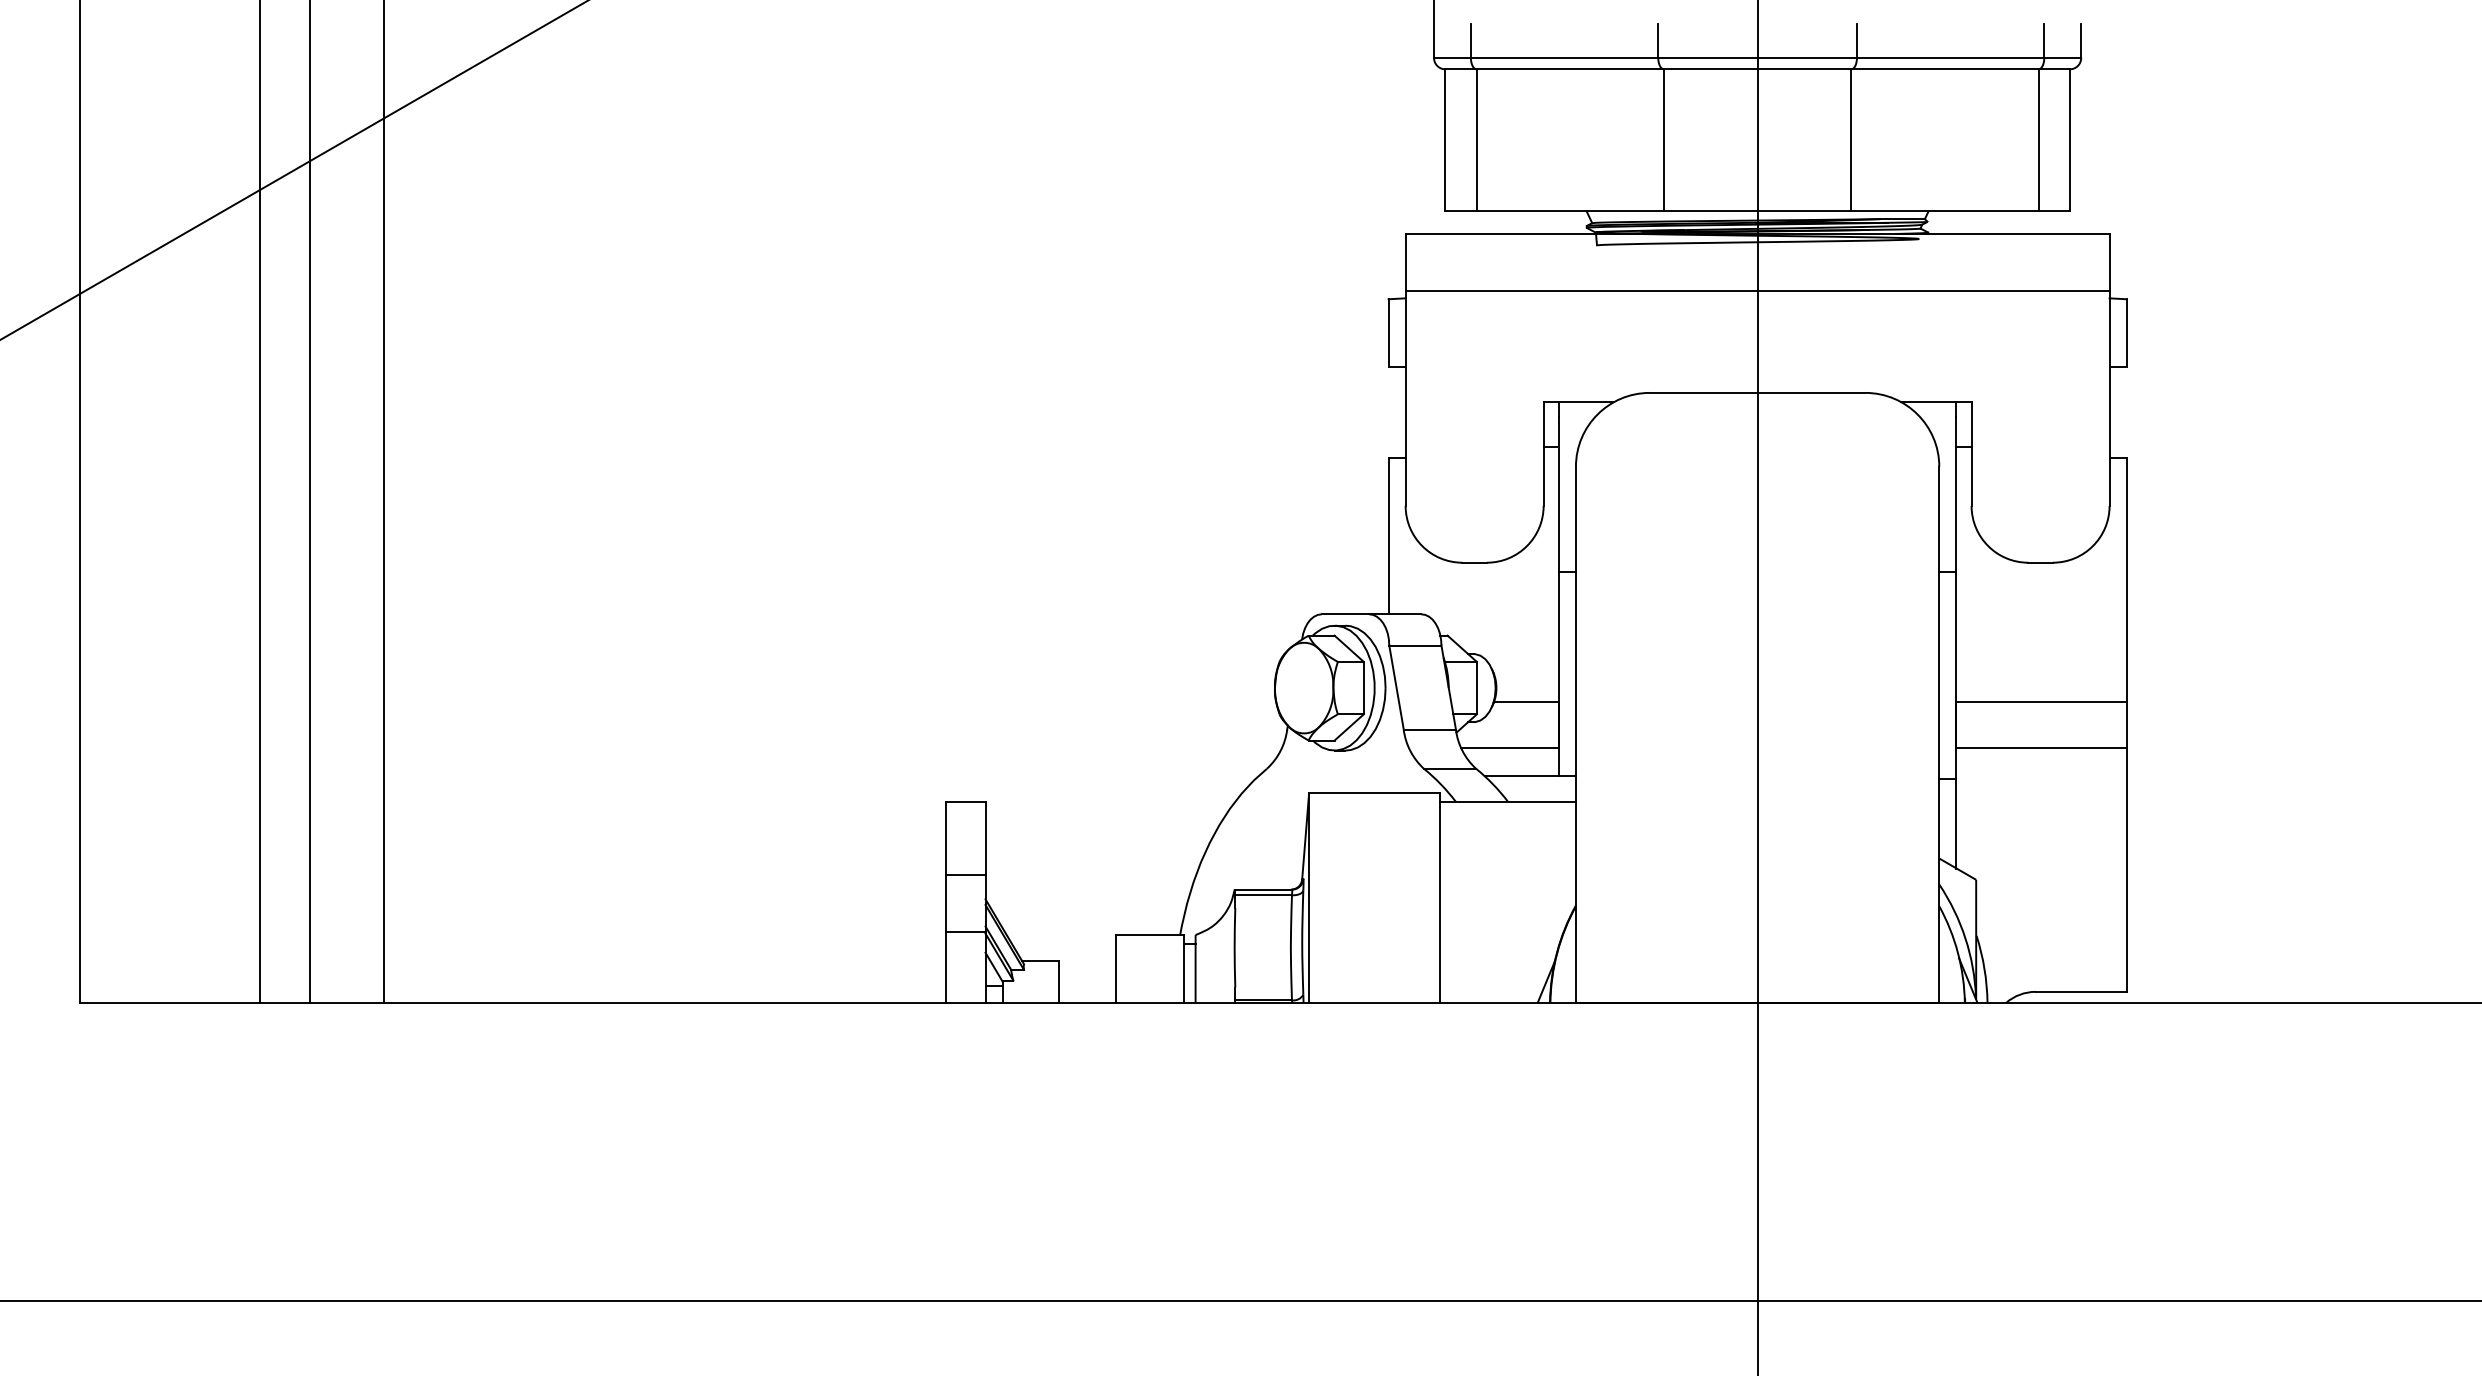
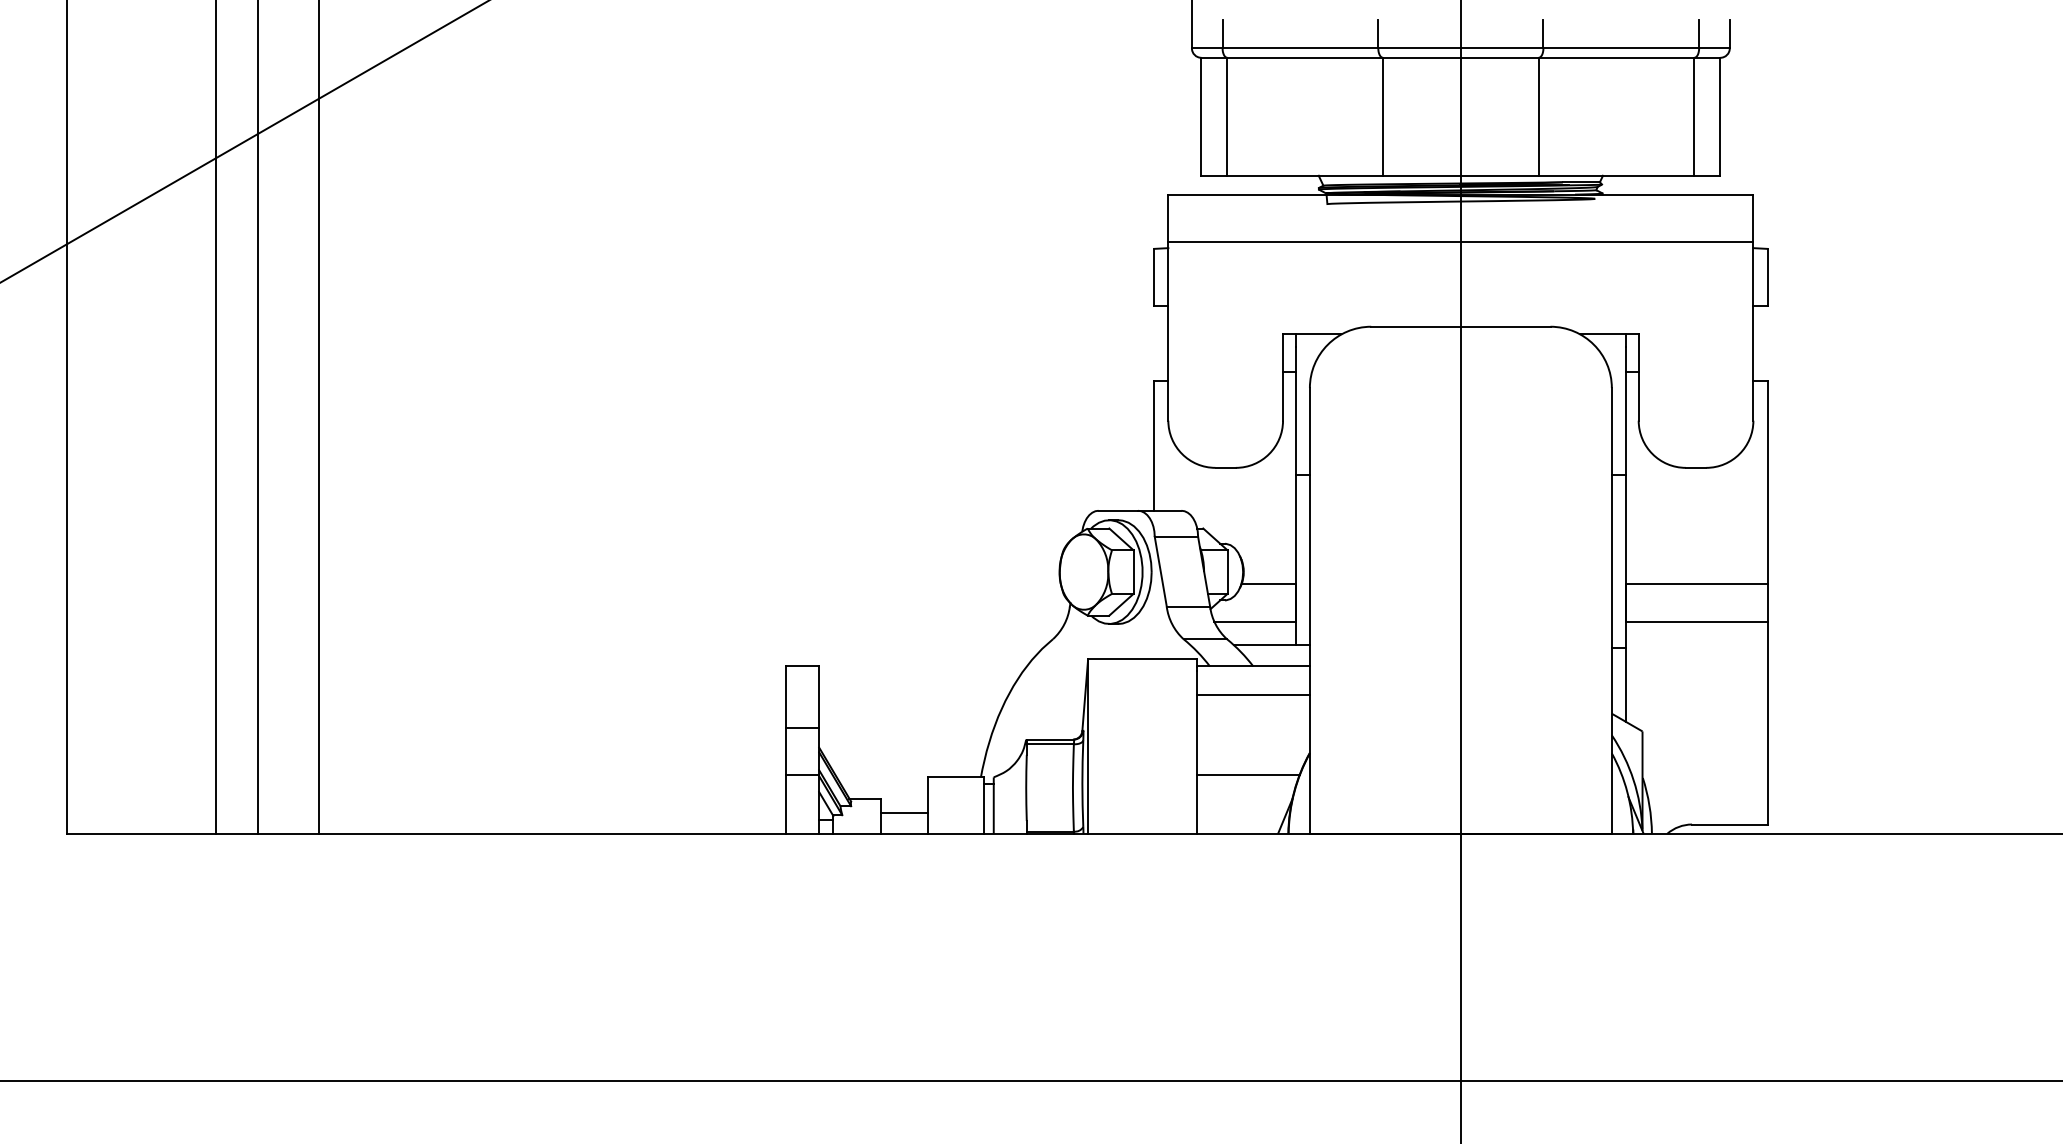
line: (1506, 835) -> (1252, 694), added
line: (1500, 931) -> (1247, 774), added
line: (1086, 977) -> (903, 812), added

